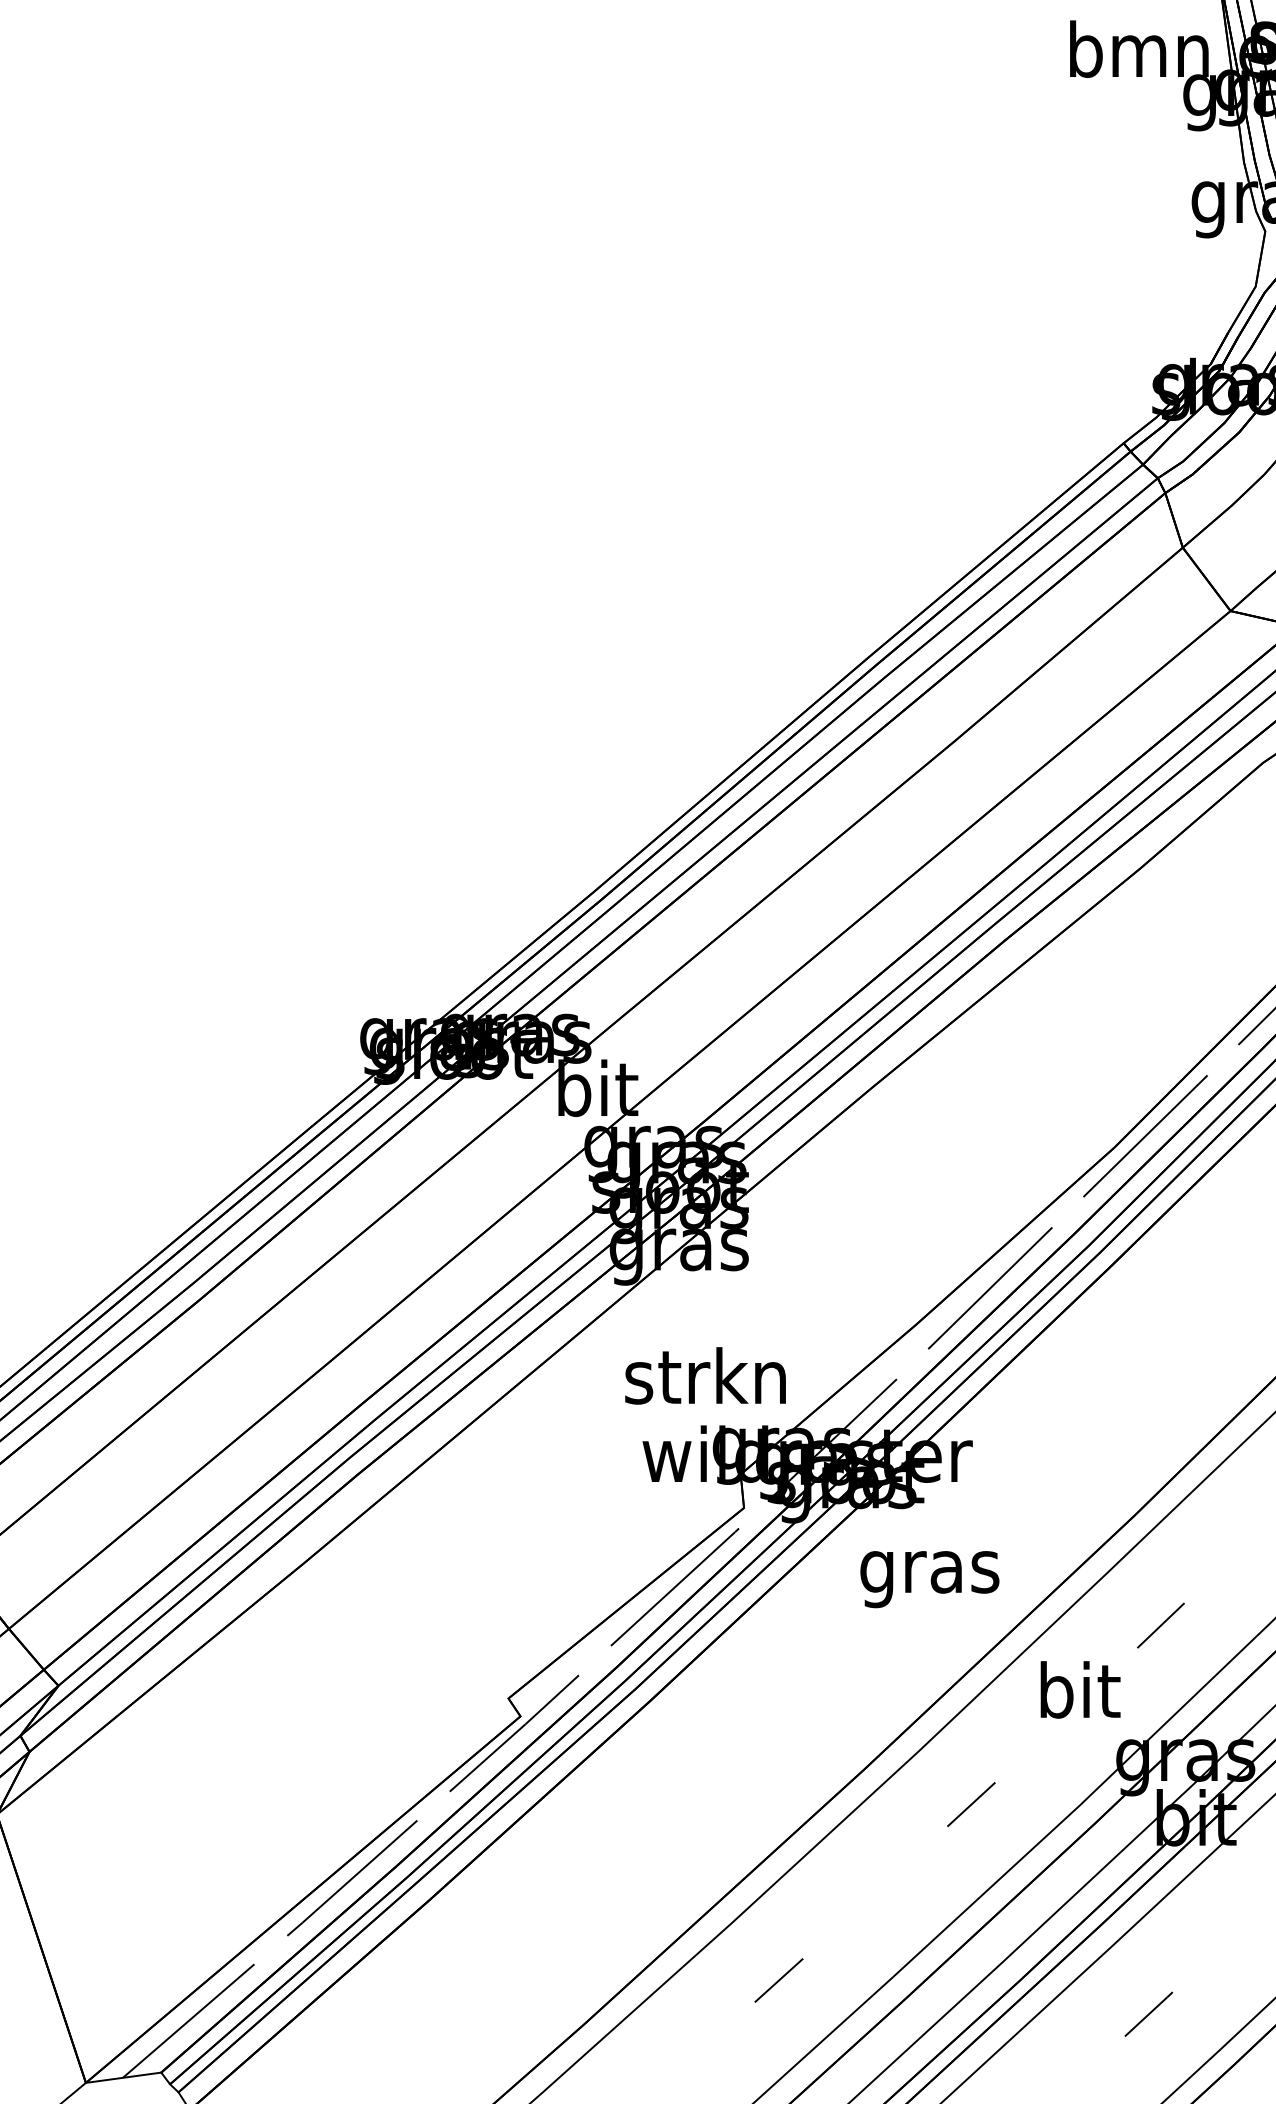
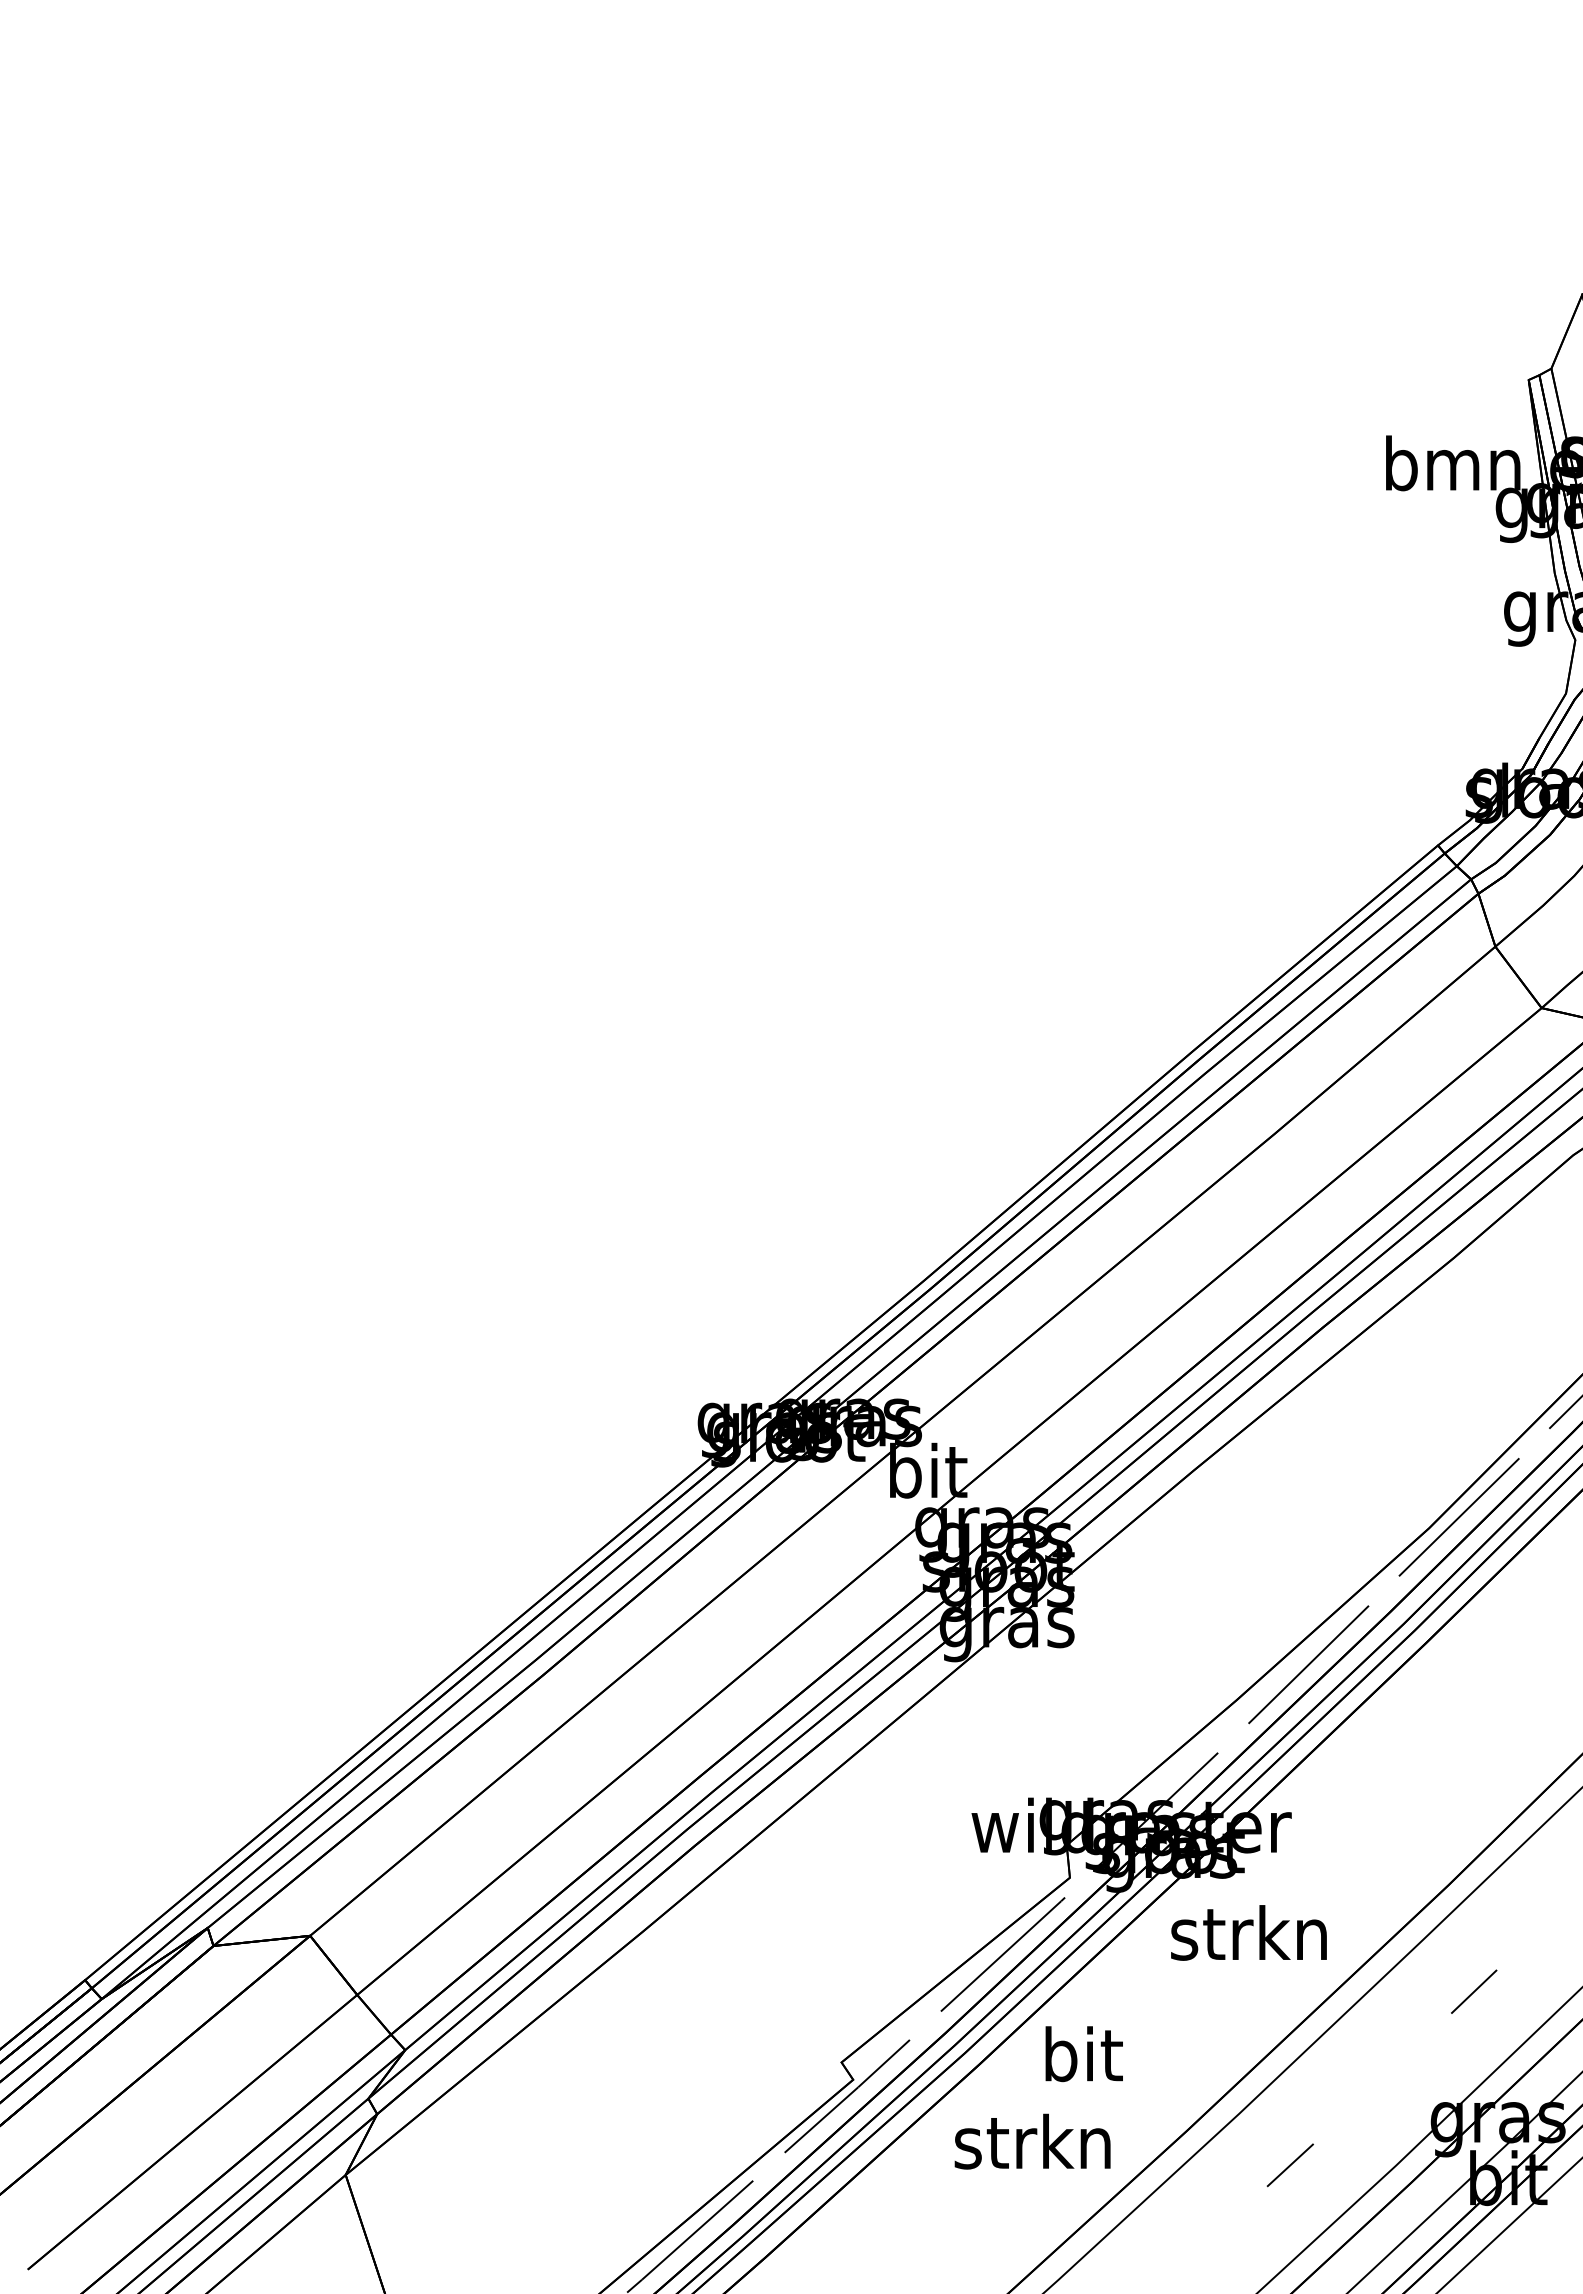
text: (705, 1375) -> (1032, 2141), moved
text: (928, 1571) -> (1248, 1939), gras -> strkn
text: (1079, 1690) -> (1083, 2054), moved

